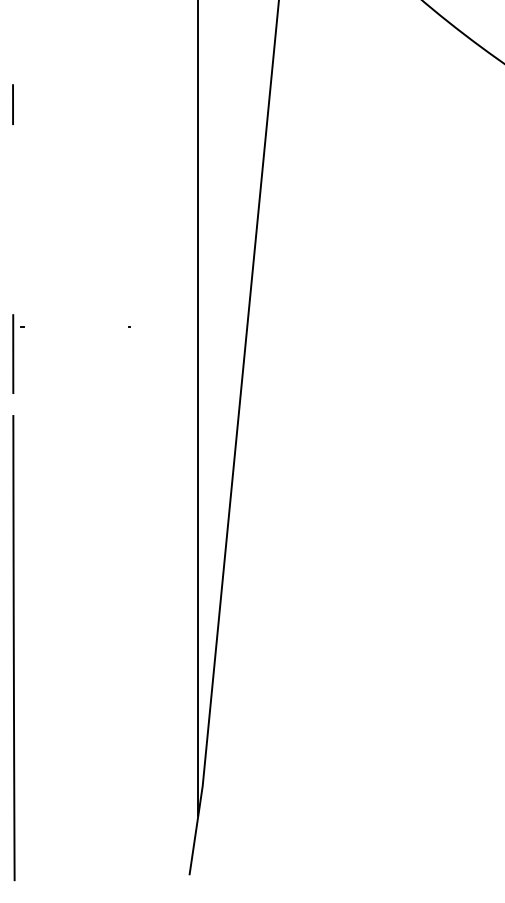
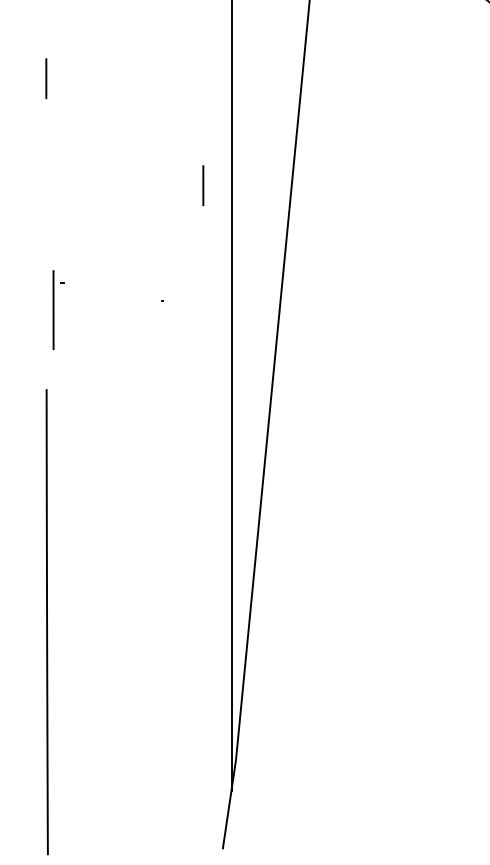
line: (169, 211) -> (202, 185), added
part: (18, 353) -> (58, 309), moved

